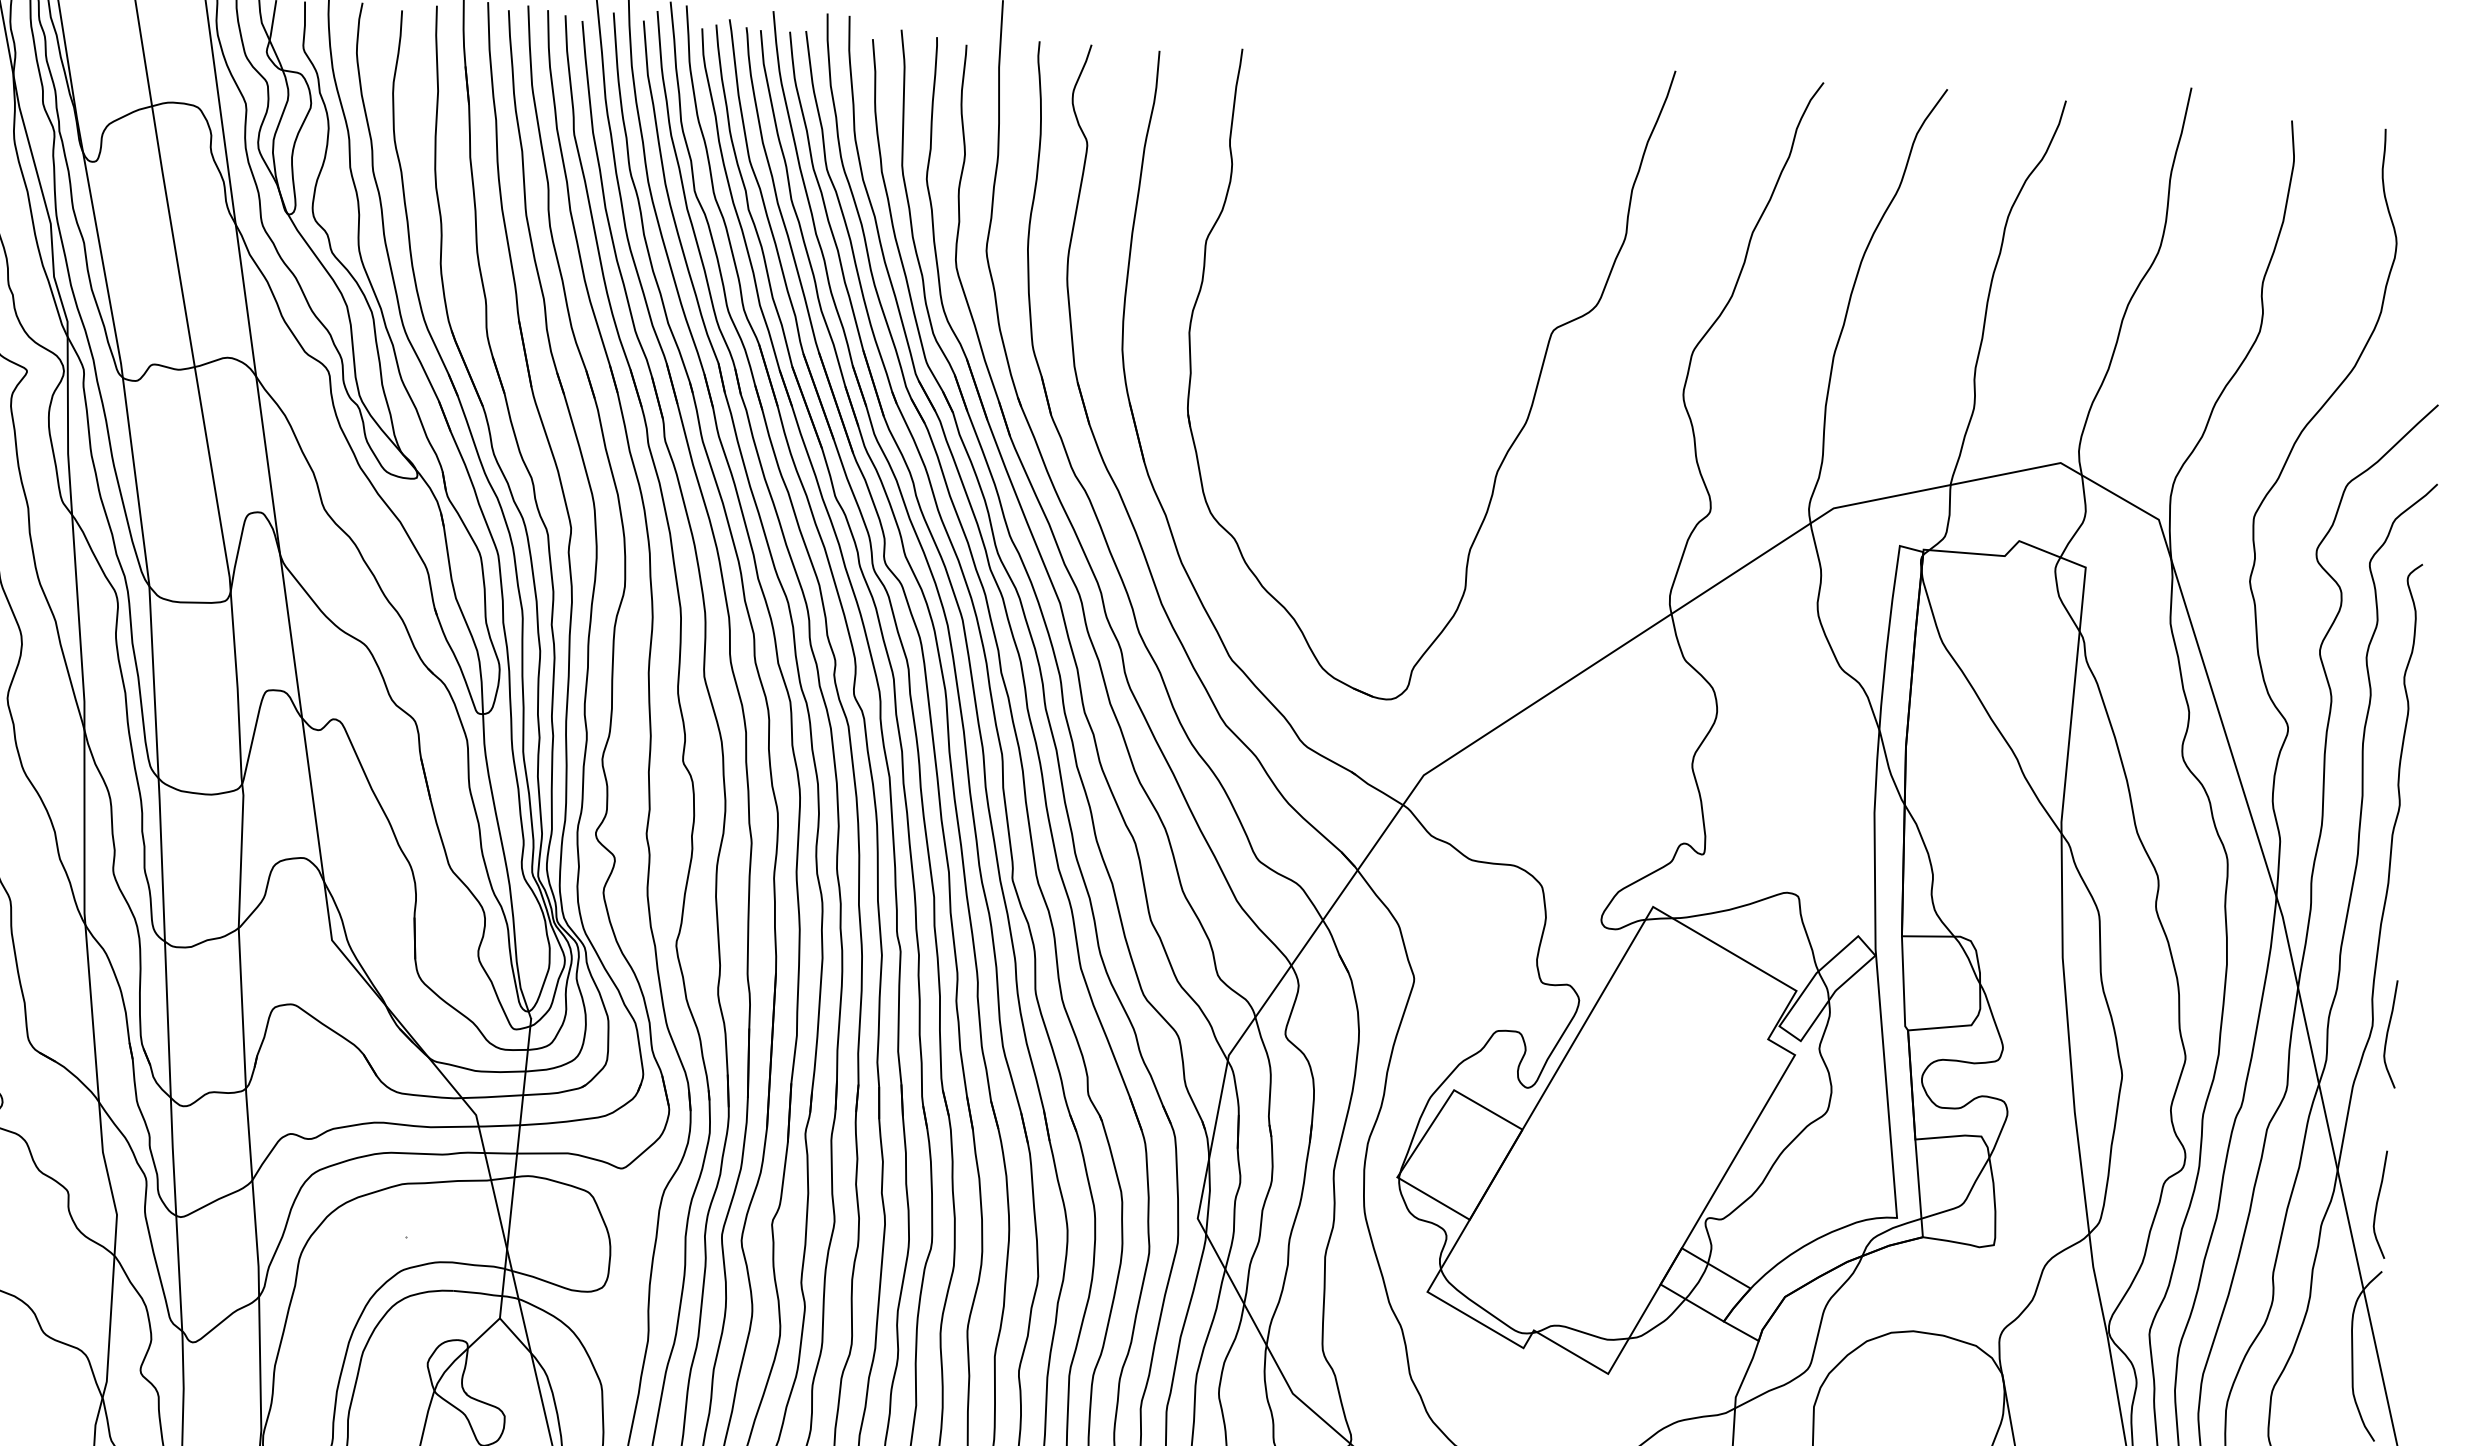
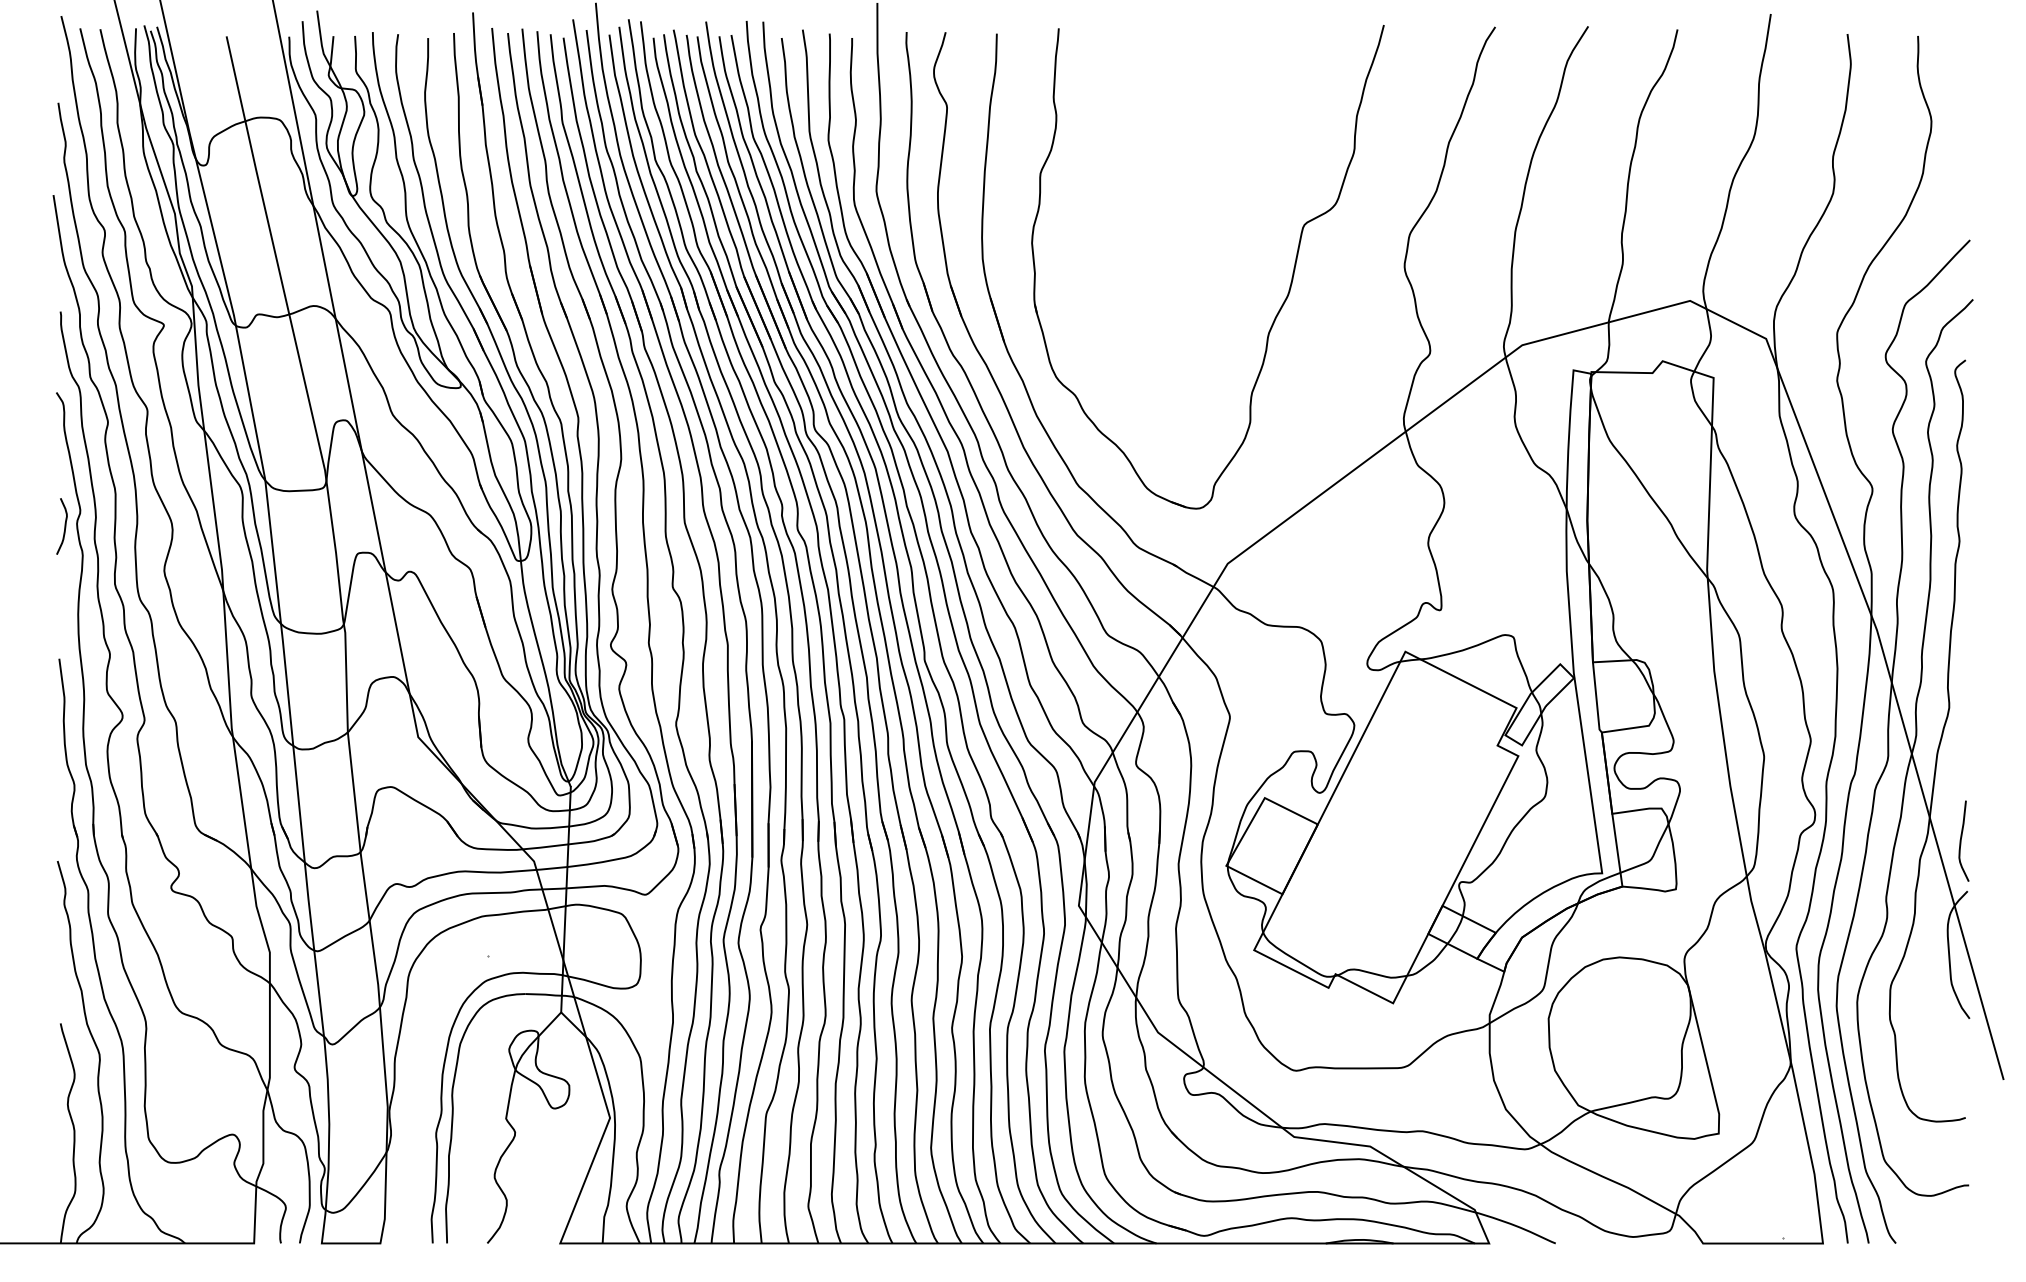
curve: (2388, 1033) -> (1961, 712), removed

